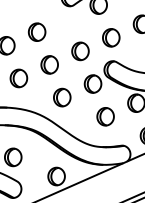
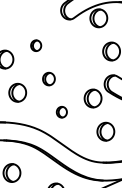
part: (36, 31) -> (35, 45), size x0.6
part: (80, 51) -> (80, 65), removed
part: (49, 64) -> (48, 78), size x0.7
part: (62, 97) -> (62, 112), size x0.6

